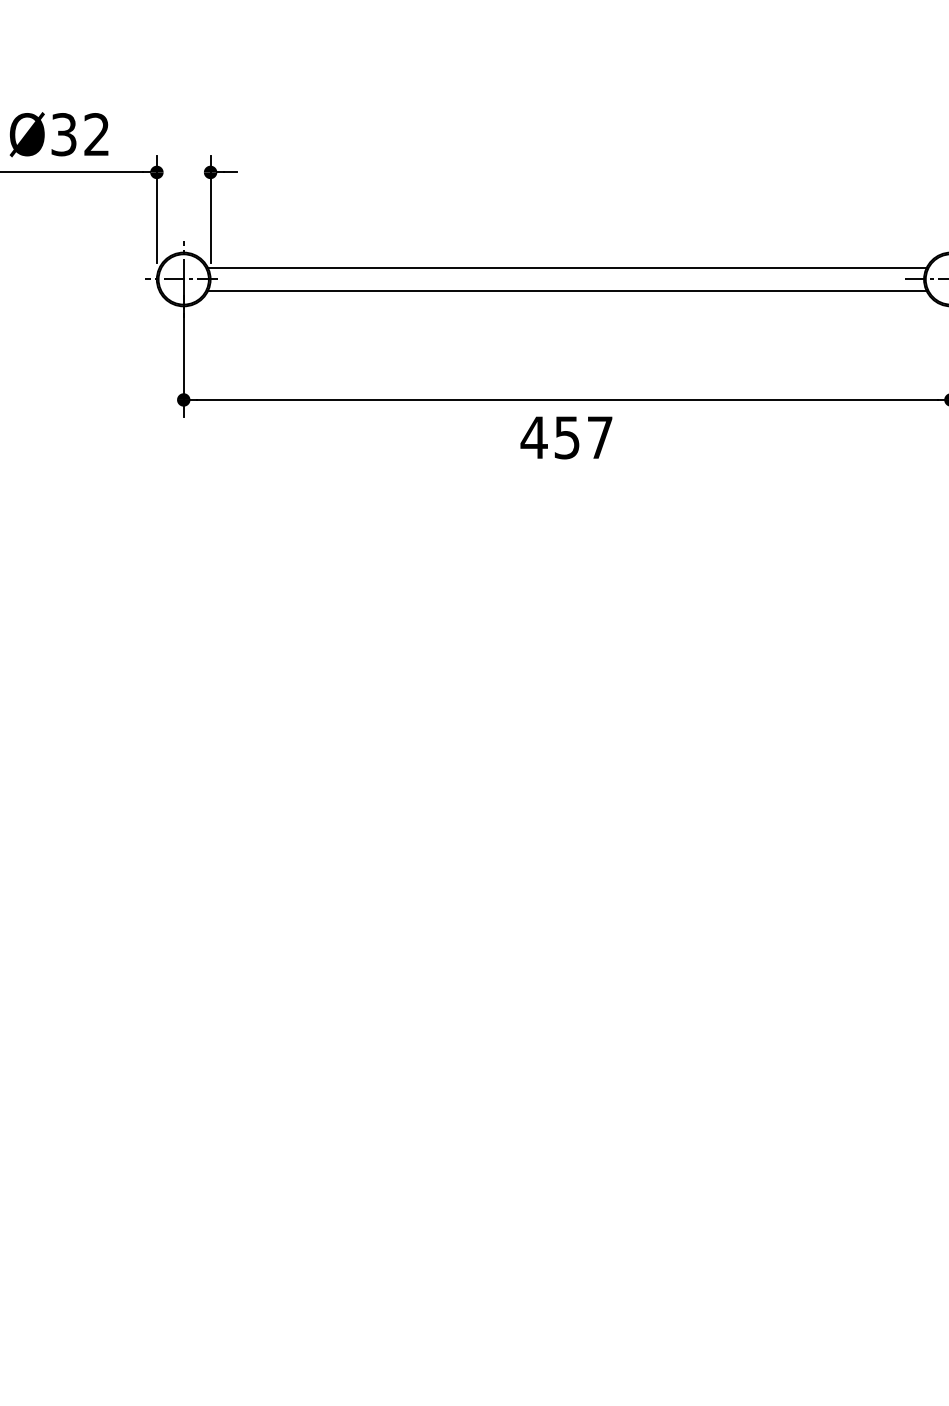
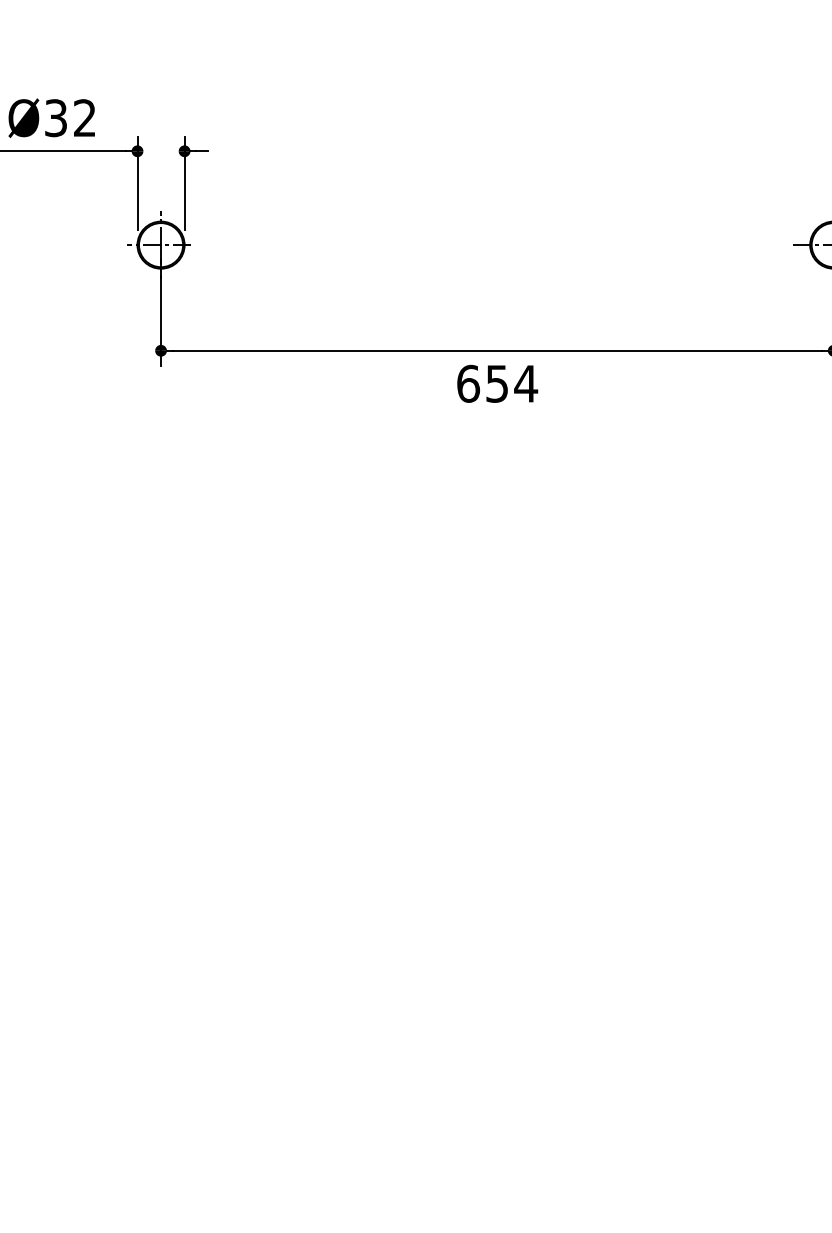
line: (566, 267) -> (496, 234), removed
line: (566, 291) -> (496, 255), removed
text: (566, 437) -> (496, 383), 457 -> 654

